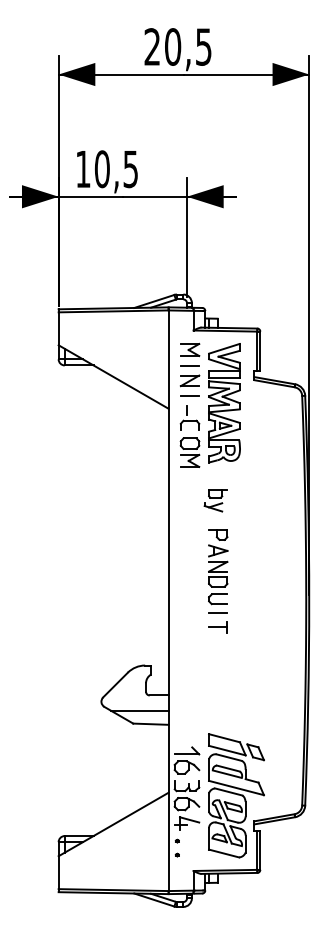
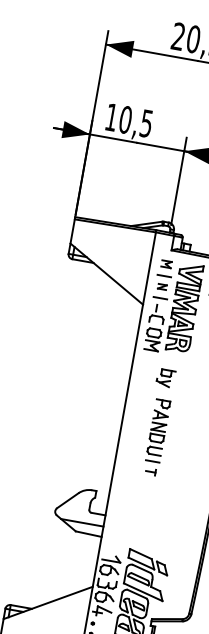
part: (190, 349) -> (166, 263), size x0.7
part: (189, 380) -> (162, 286), size x0.6
part: (217, 627) -> (150, 471), size x0.7

